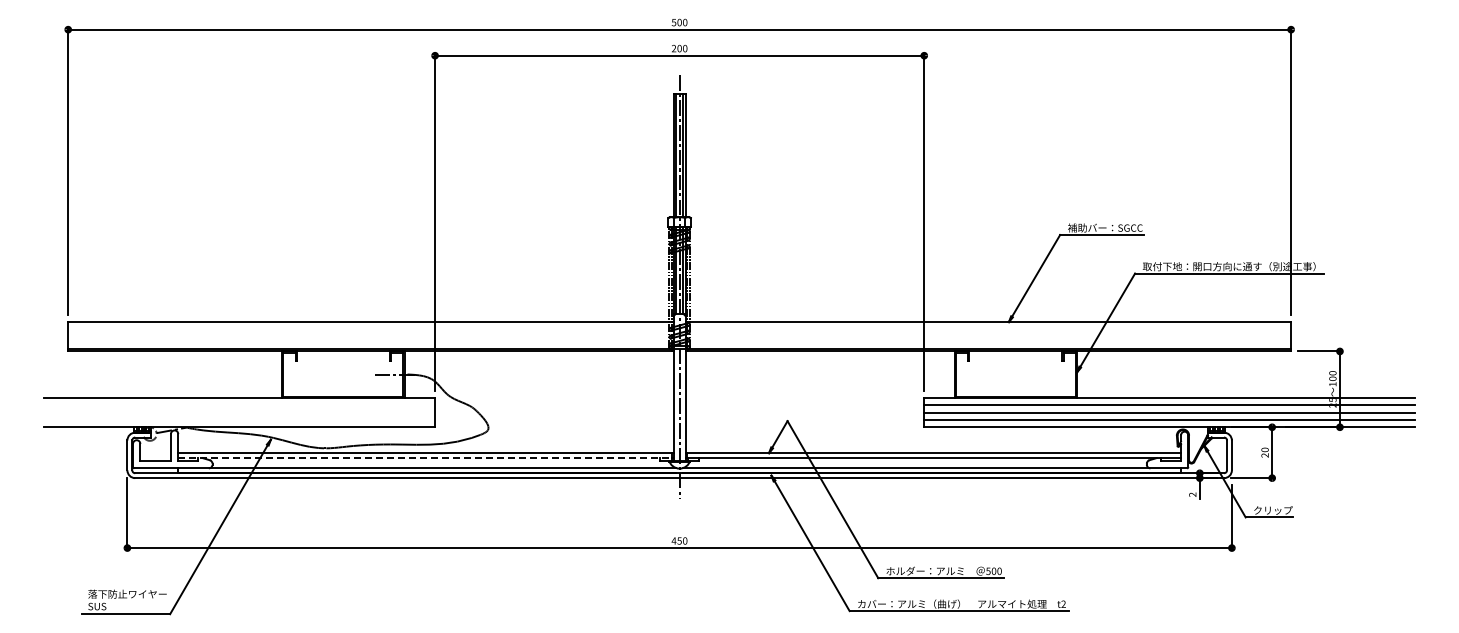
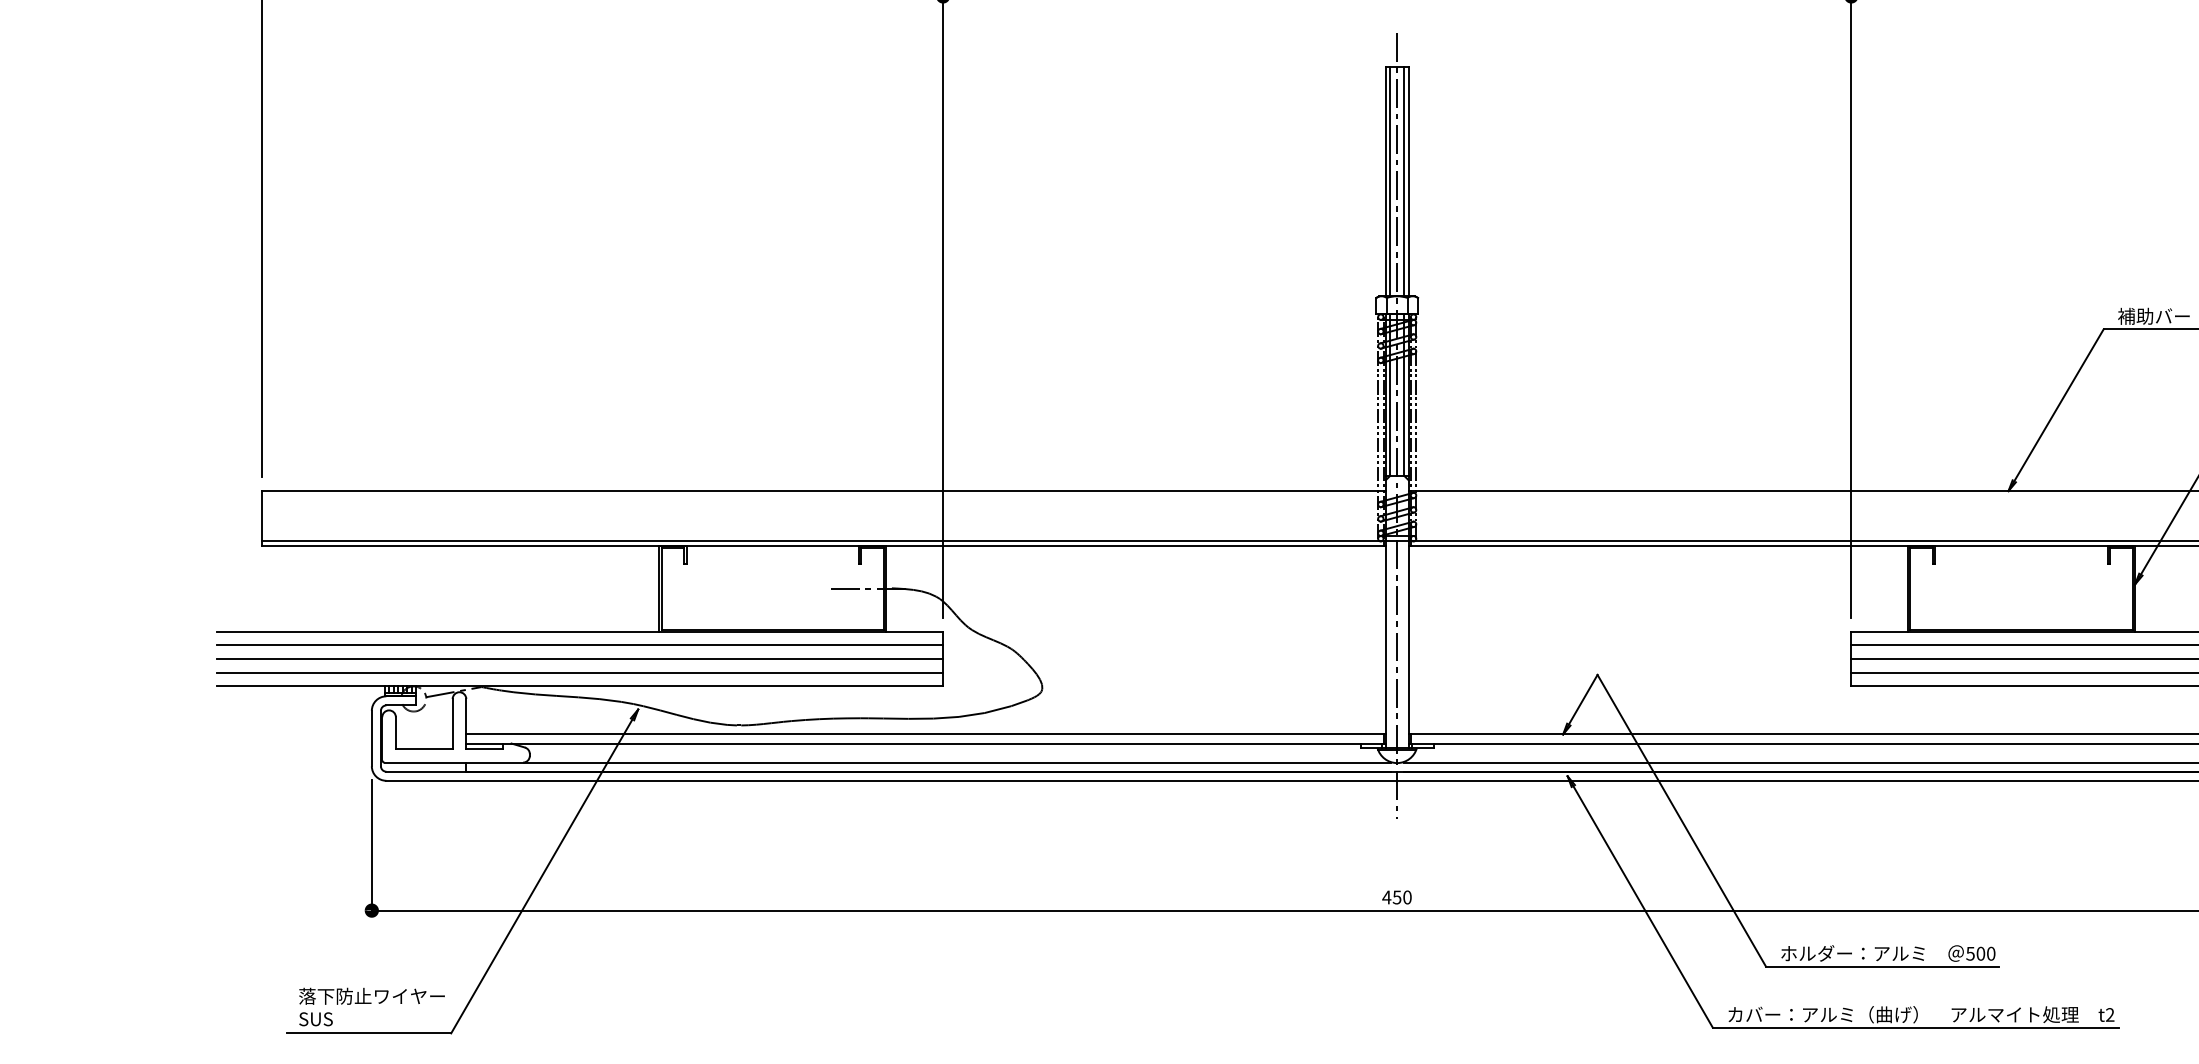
line: (239, 405) -> (579, 645), added
line: (239, 412) -> (579, 658), added
line: (239, 419) -> (579, 671), added
line: (425, 458) -> (925, 744), dashed -> solid

